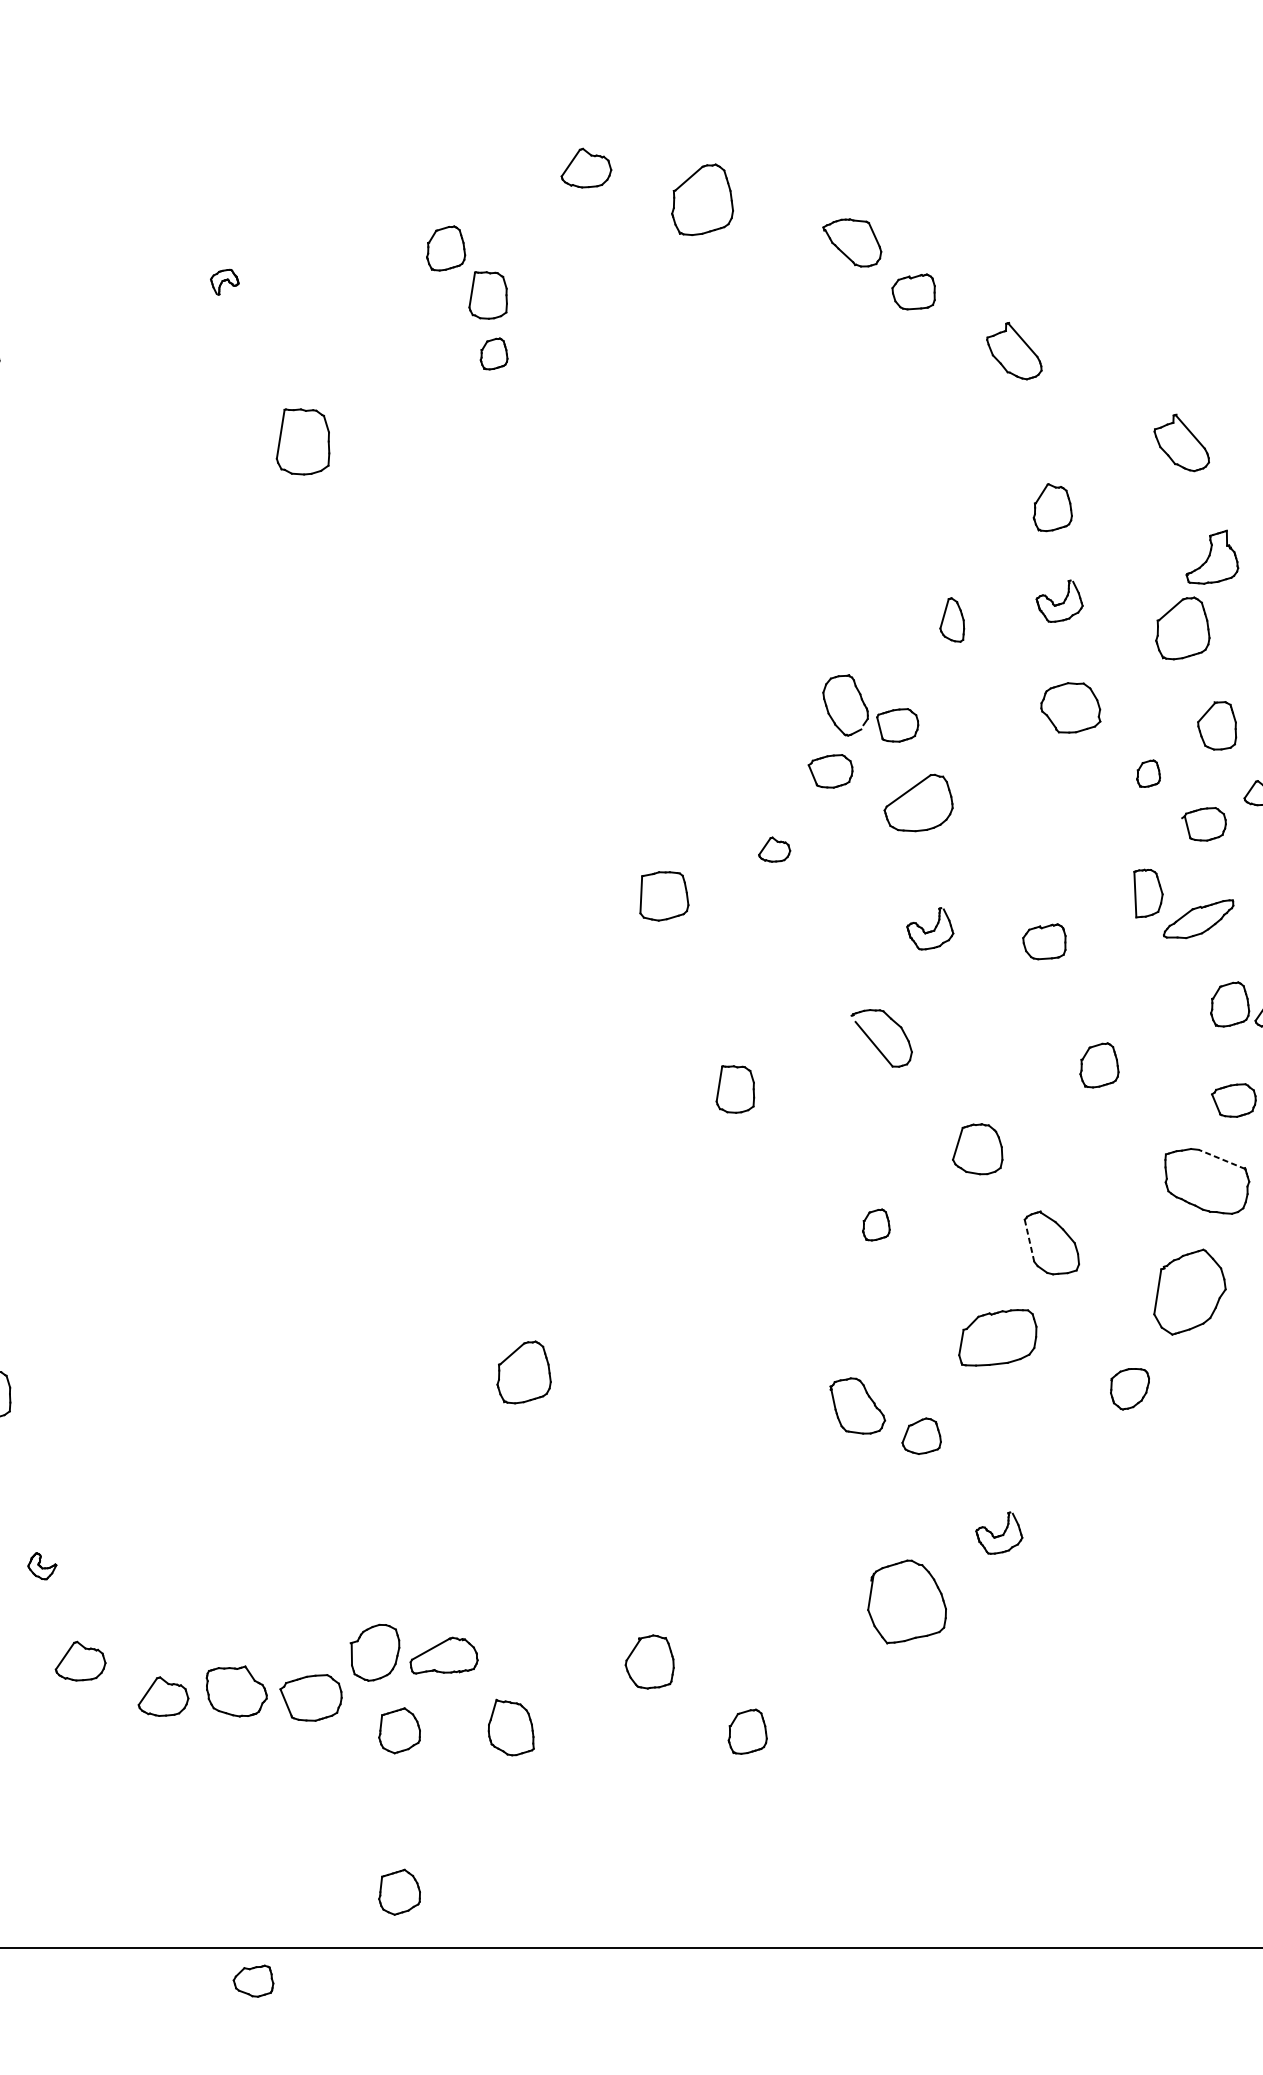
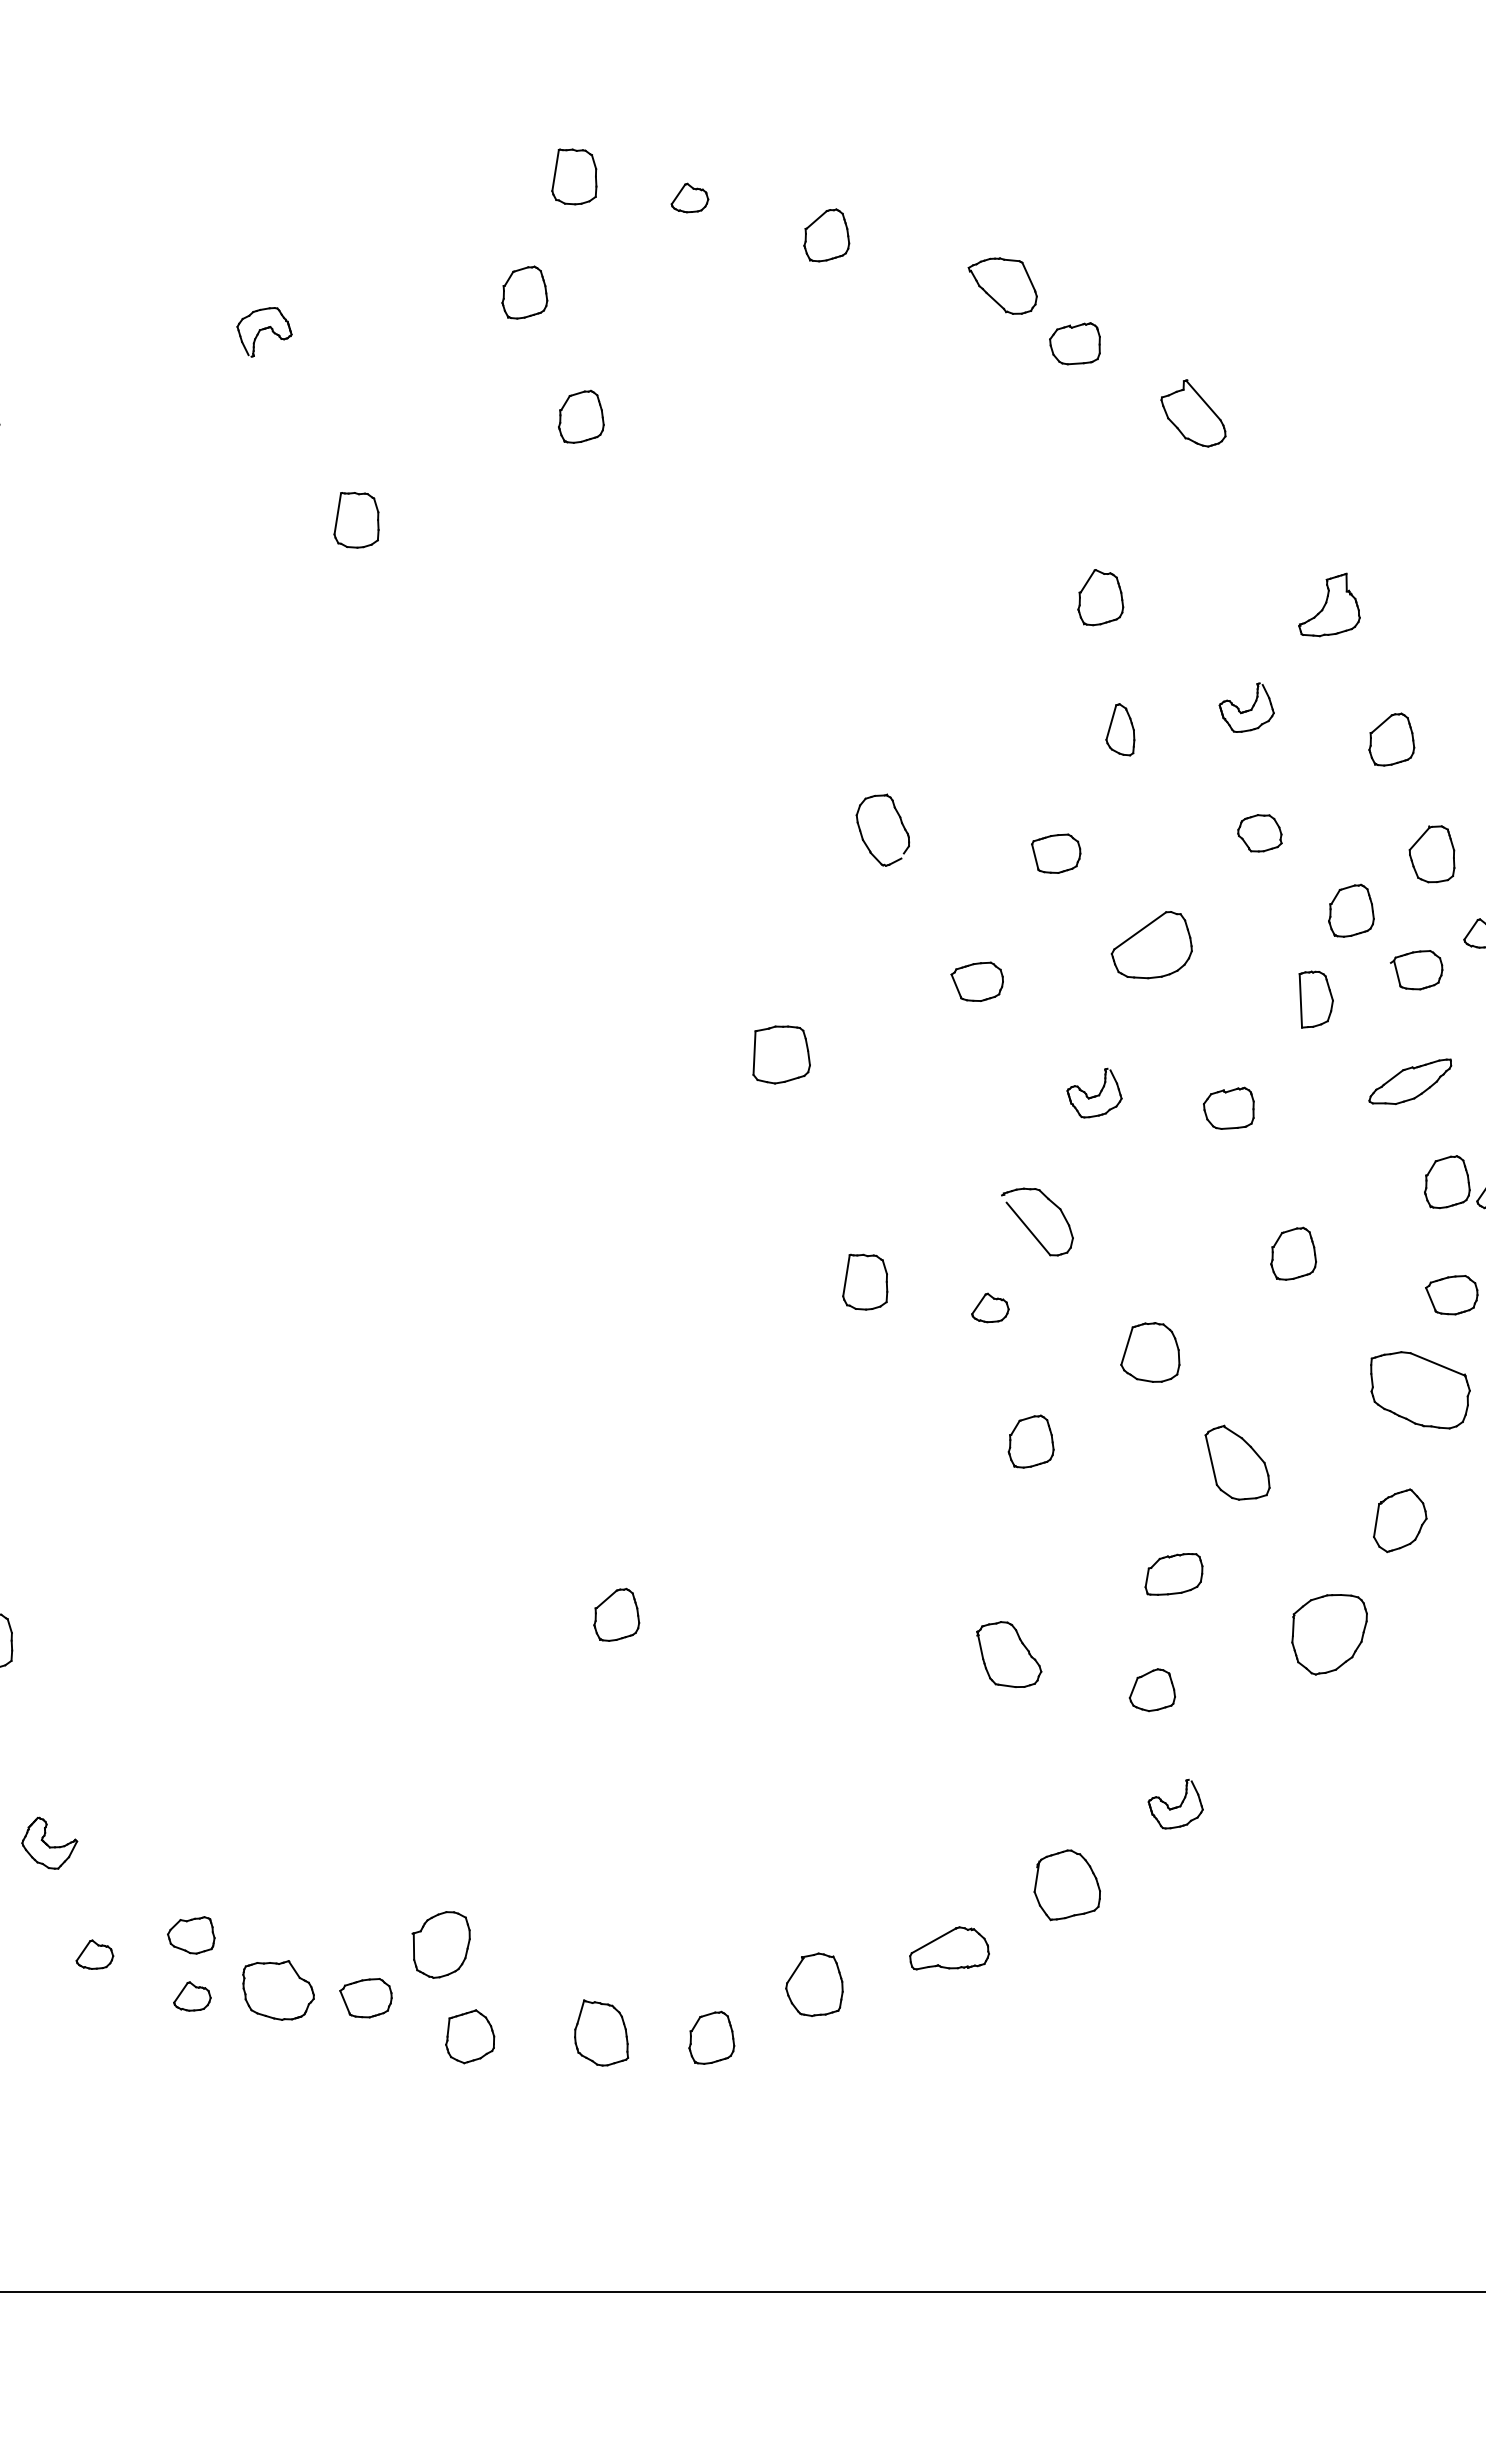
part: (586, 167) -> (689, 197), size x0.62
part: (702, 199) -> (826, 235), size x0.62
part: (224, 282) -> (264, 332), size x1.67
part: (488, 295) -> (574, 176), moved
part: (494, 353) -> (581, 416), size x1.43
part: (303, 442) -> (356, 520), size x0.71
part: (1181, 442) -> (1390, 521), removed
part: (1052, 507) -> (1100, 597), moved
part: (1212, 556) -> (1329, 604), moved
part: (1182, 628) -> (1391, 739), size x0.71
part: (860, 698) -> (900, 822), moved
part: (1070, 708) -> (1259, 833), size x0.62
part: (829, 771) -> (976, 981), moved
part: (1148, 773) -> (1351, 910), size x1.67
part: (918, 803) -> (1151, 945), moved
part: (774, 849) -> (990, 1307), moved
part: (1147, 893) -> (1315, 999), moved
line: (1221, 1159) -> (1437, 1364), dashed -> solid
part: (875, 1224) -> (1030, 1441), size x1.43
line: (1029, 1241) -> (1211, 1460), dashed -> solid
part: (1190, 1292) -> (1400, 1520), size x0.62
part: (997, 1337) -> (1173, 1574), size x0.62
part: (523, 1371) -> (616, 1614), size x0.71
part: (1129, 1388) -> (1329, 1634), size x1.67
part: (920, 1436) -> (1151, 1690), moved
part: (42, 1565) -> (49, 1842), size x1.67
part: (907, 1602) -> (1067, 1885), size x0.71
part: (444, 1655) -> (949, 1948), moved
part: (80, 1660) -> (94, 1954), size x0.62
part: (649, 1661) -> (814, 1984), moved
part: (163, 1696) -> (192, 1996), size x0.62
part: (310, 1698) -> (365, 1998), size x0.71
part: (747, 1731) -> (711, 2037), moved
part: (399, 1892) -> (470, 2226), removed
part: (253, 1981) -> (191, 1935), moved

